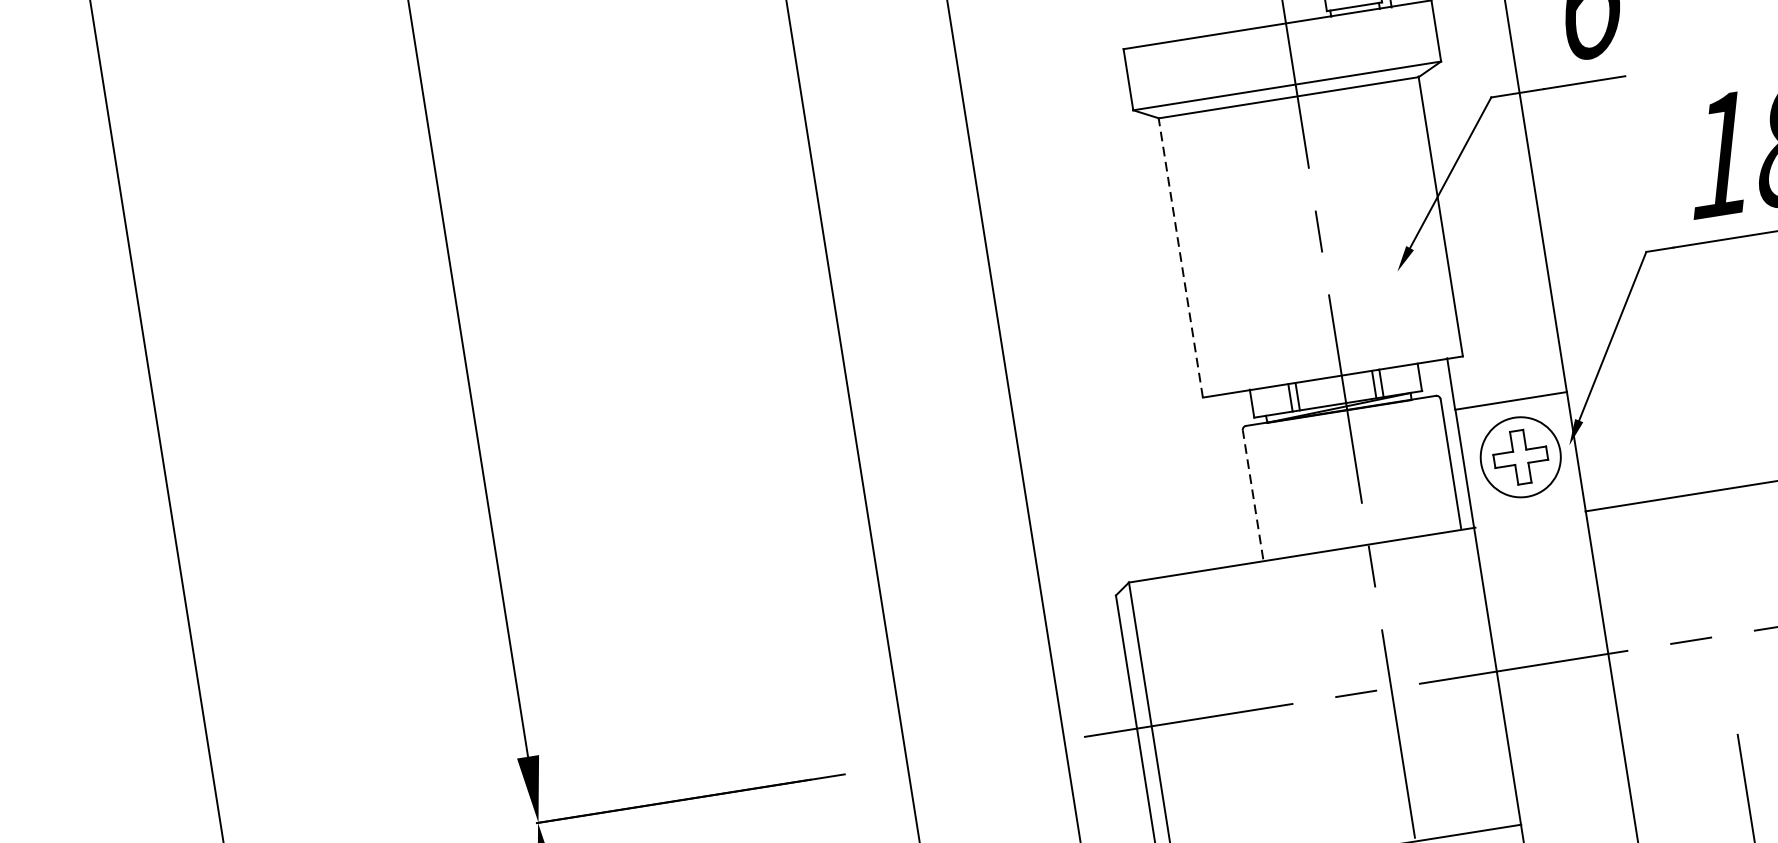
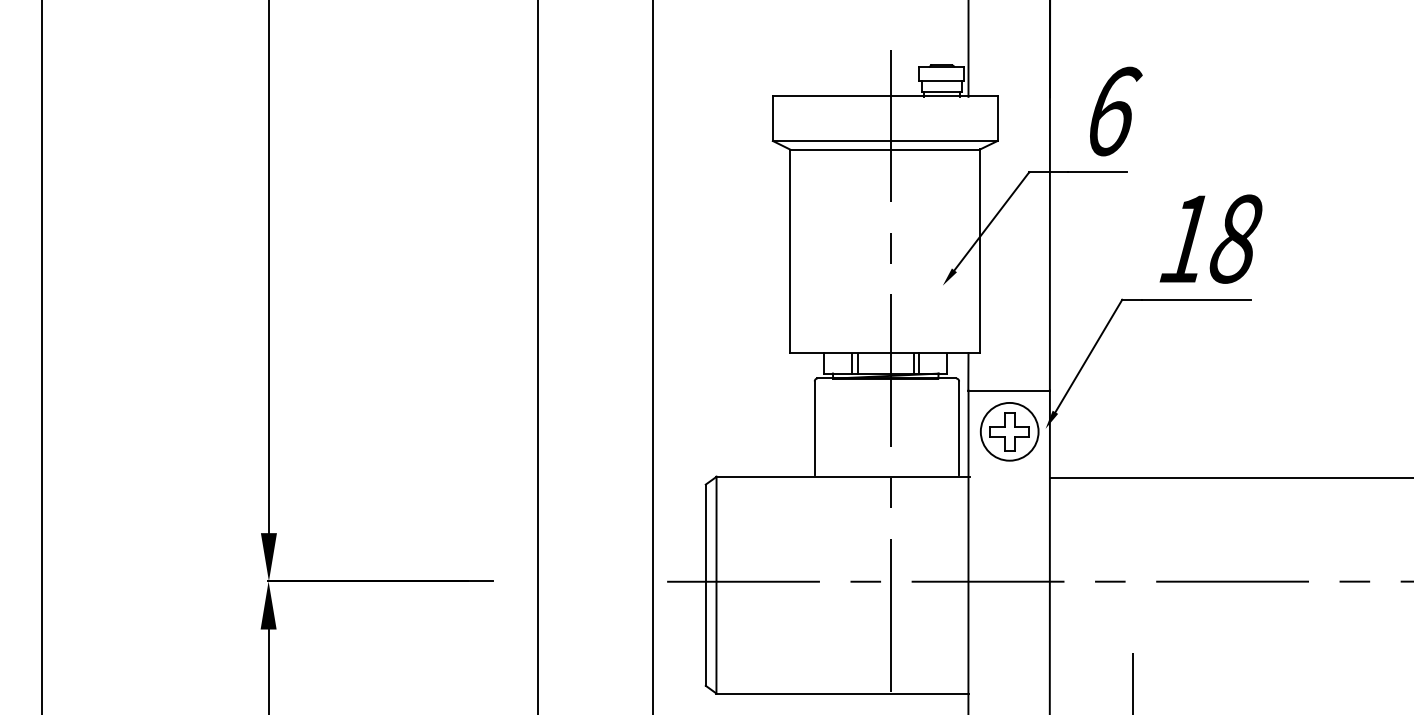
line: (1181, 257) -> (790, 251), dashed -> solid
line: (1252, 493) -> (814, 427), dashed -> solid

